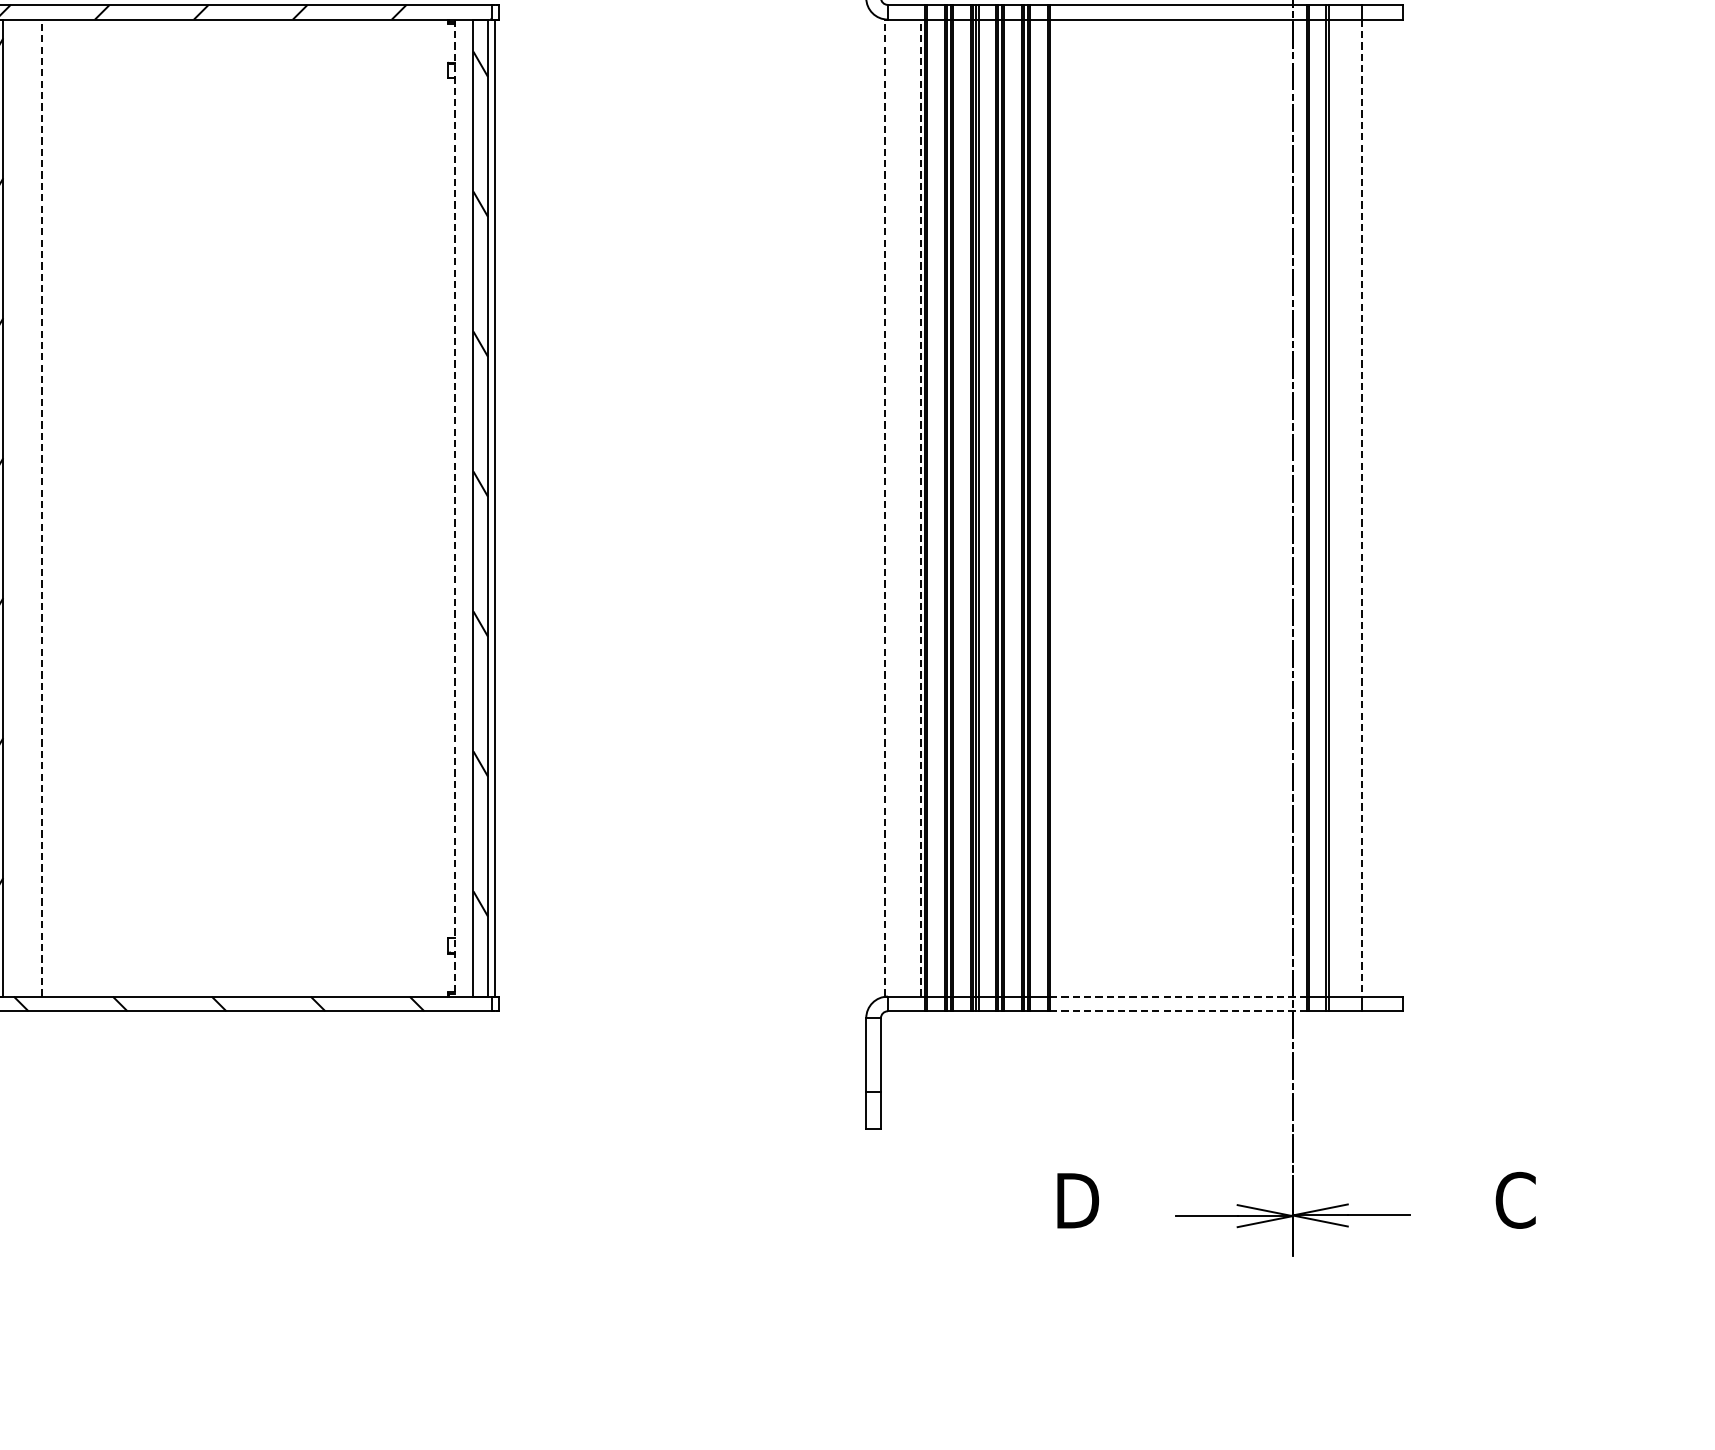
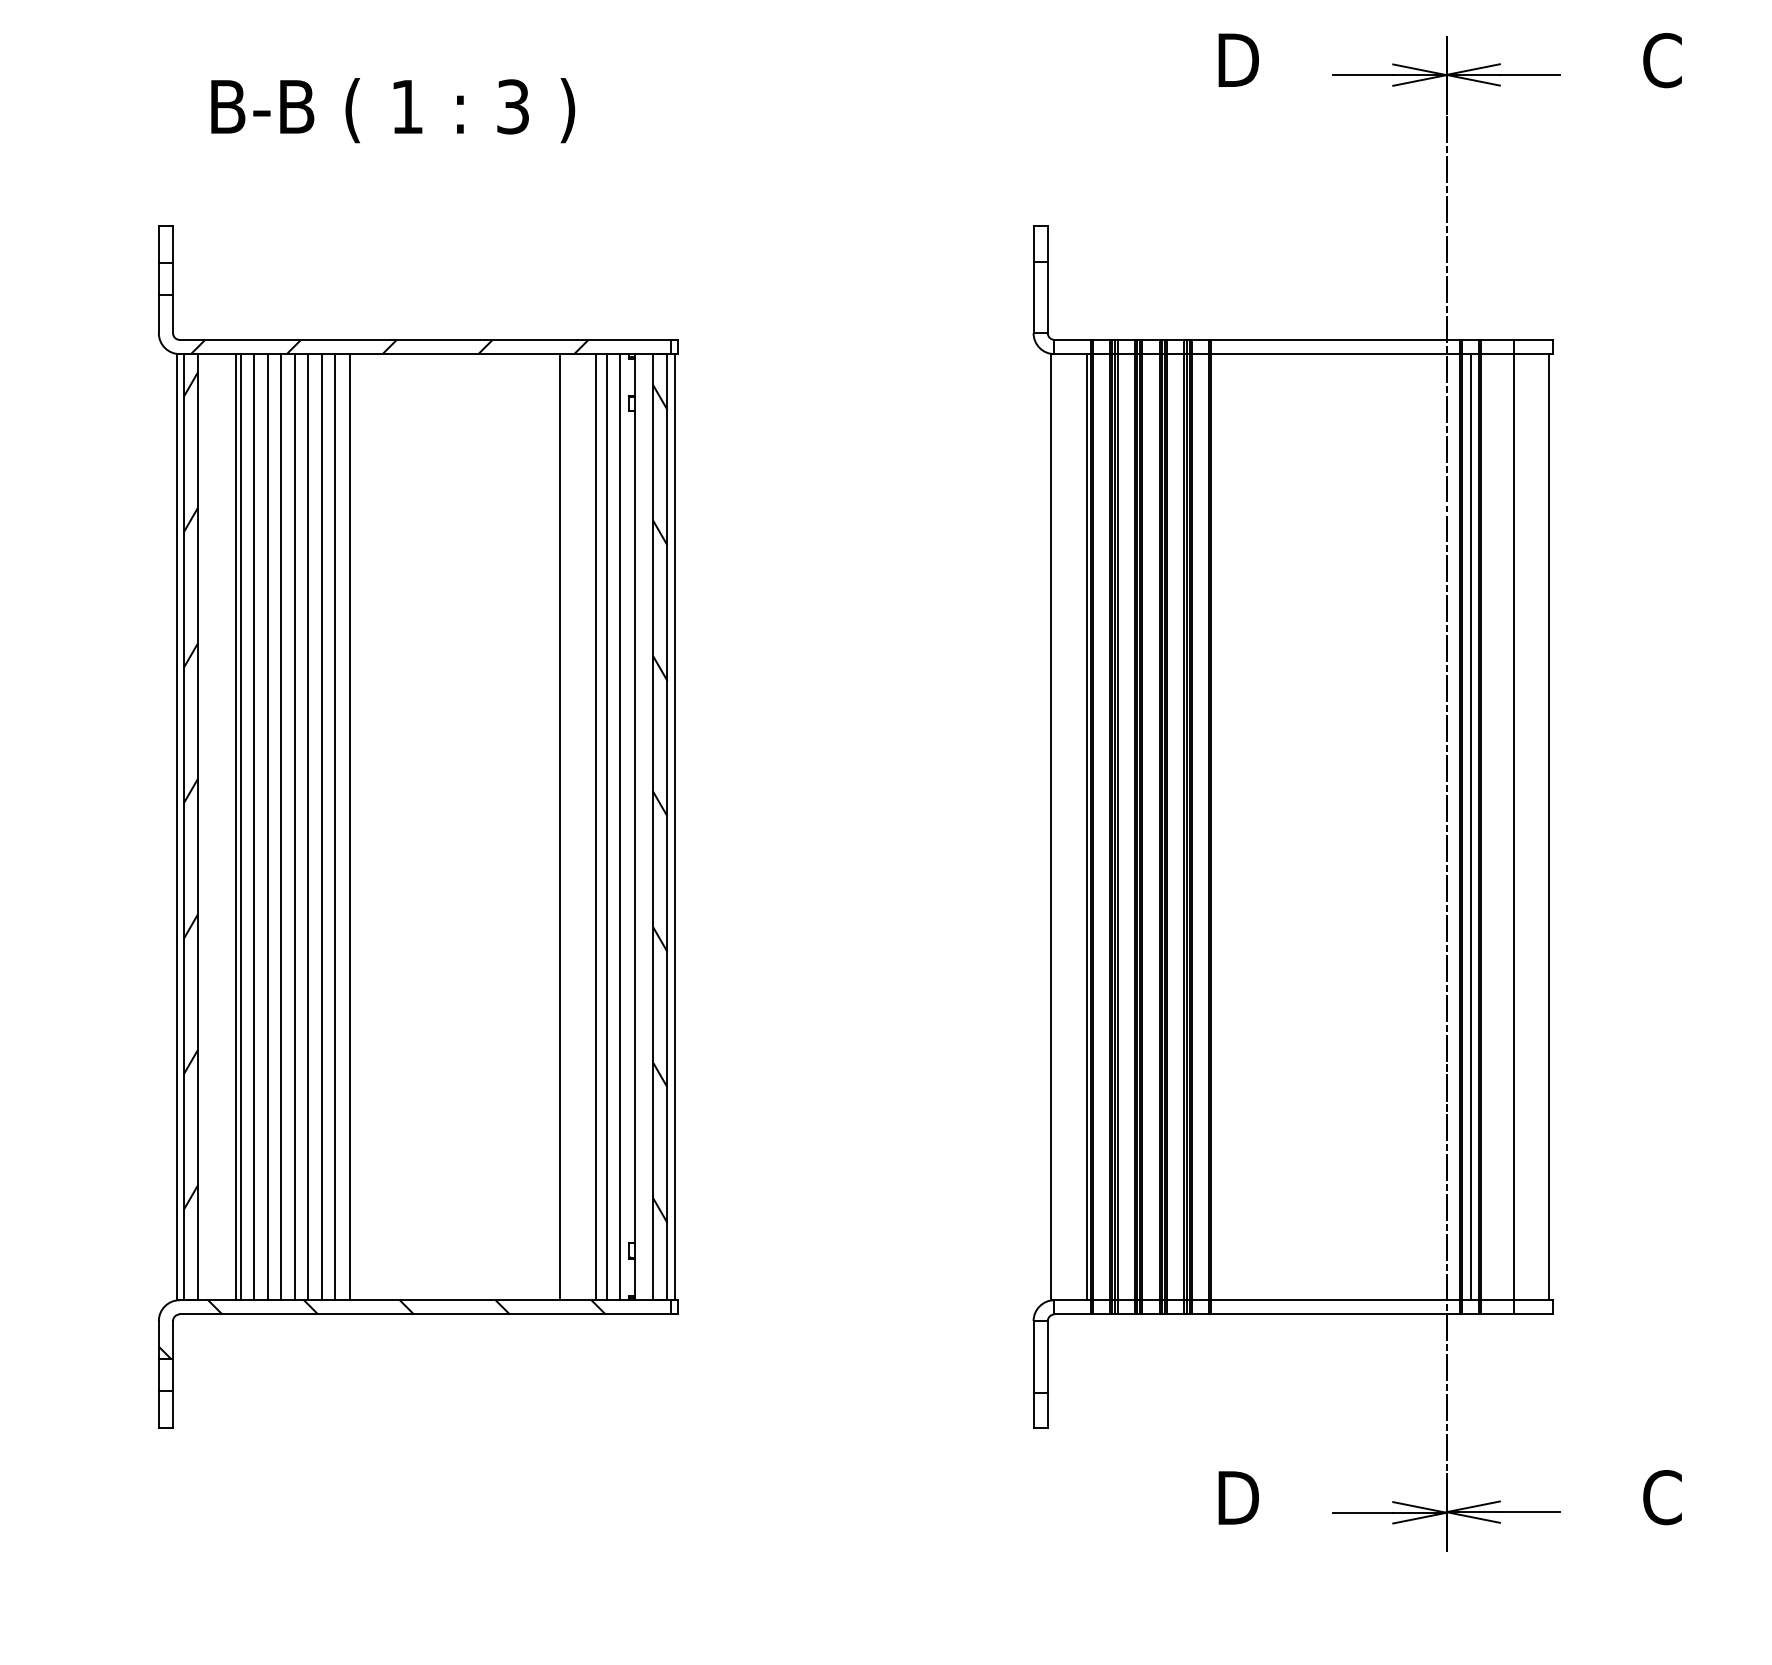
line: (42, 507) -> (235, 826), dashed -> solid
line: (884, 507) -> (1051, 826), dashed -> solid
line: (920, 507) -> (1086, 826), dashed -> solid
line: (48, 508) -> (241, 827), added
line: (61, 508) -> (254, 827), added
line: (76, 508) -> (268, 827), added
line: (89, 508) -> (281, 827), added
line: (104, 508) -> (295, 827), added
line: (117, 508) -> (308, 827), added
line: (131, 508) -> (322, 827), added
line: (145, 508) -> (335, 827), added
line: (159, 508) -> (349, 827), added
line: (377, 508) -> (560, 827), added
line: (413, 508) -> (595, 827), added
line: (426, 508) -> (607, 827), added
line: (439, 508) -> (620, 827), added
line: (455, 508) -> (635, 827), dashed -> solid
line: (1317, 508) -> (1470, 827), added
line: (1361, 508) -> (1513, 827), dashed -> solid
line: (1399, 508) -> (1549, 827), added
line: (1179, 996) -> (1336, 1300), dashed -> solid
line: (1179, 1011) -> (1336, 1314), dashed -> solid

